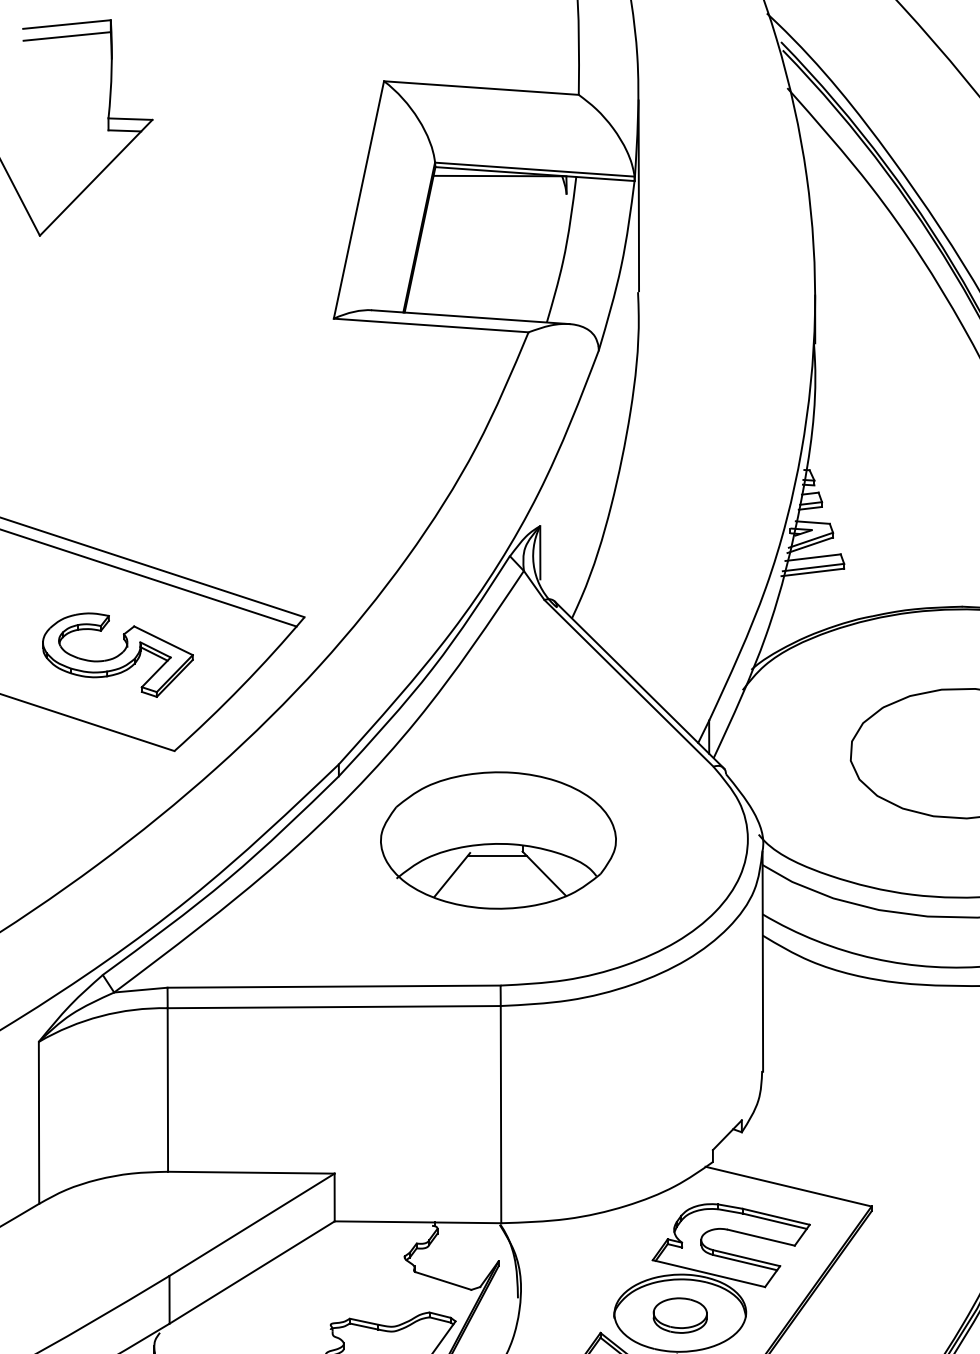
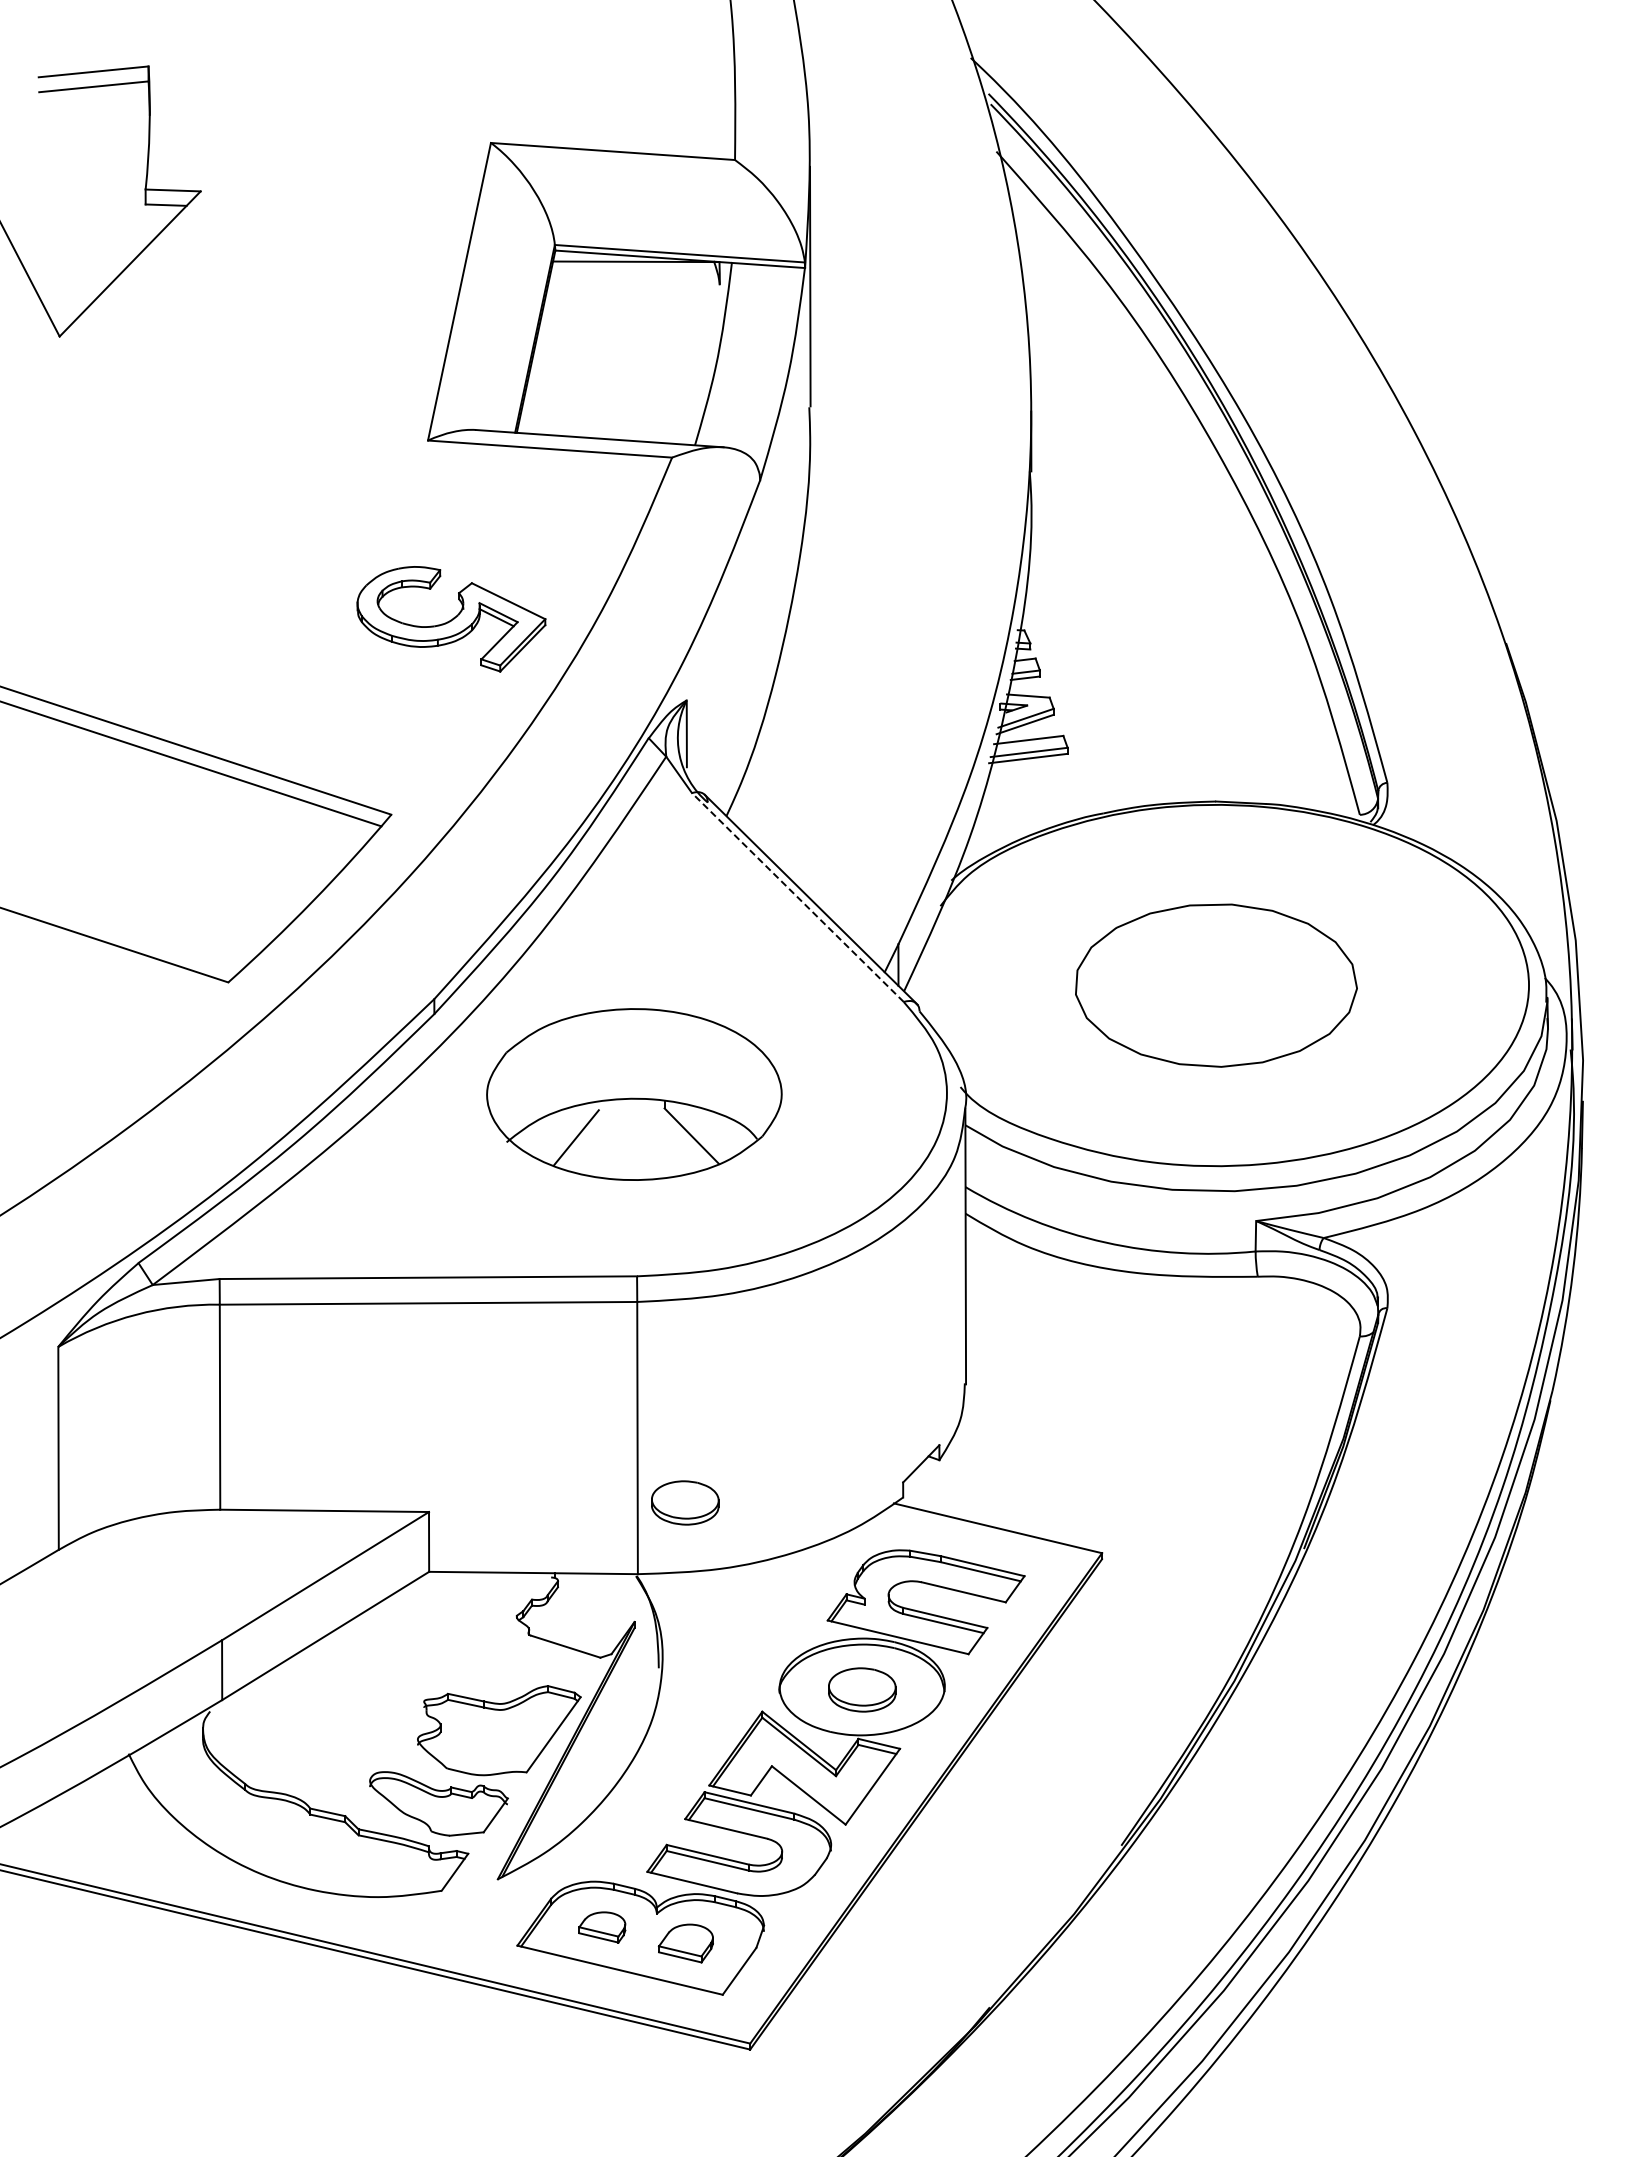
part: (117, 655) -> (451, 619), moved
line: (628, 683) -> (797, 897), solid -> dashed
line: (496, 856) -> (632, 1114), removed
part: (539, 1166) -> (685, 1502), added

